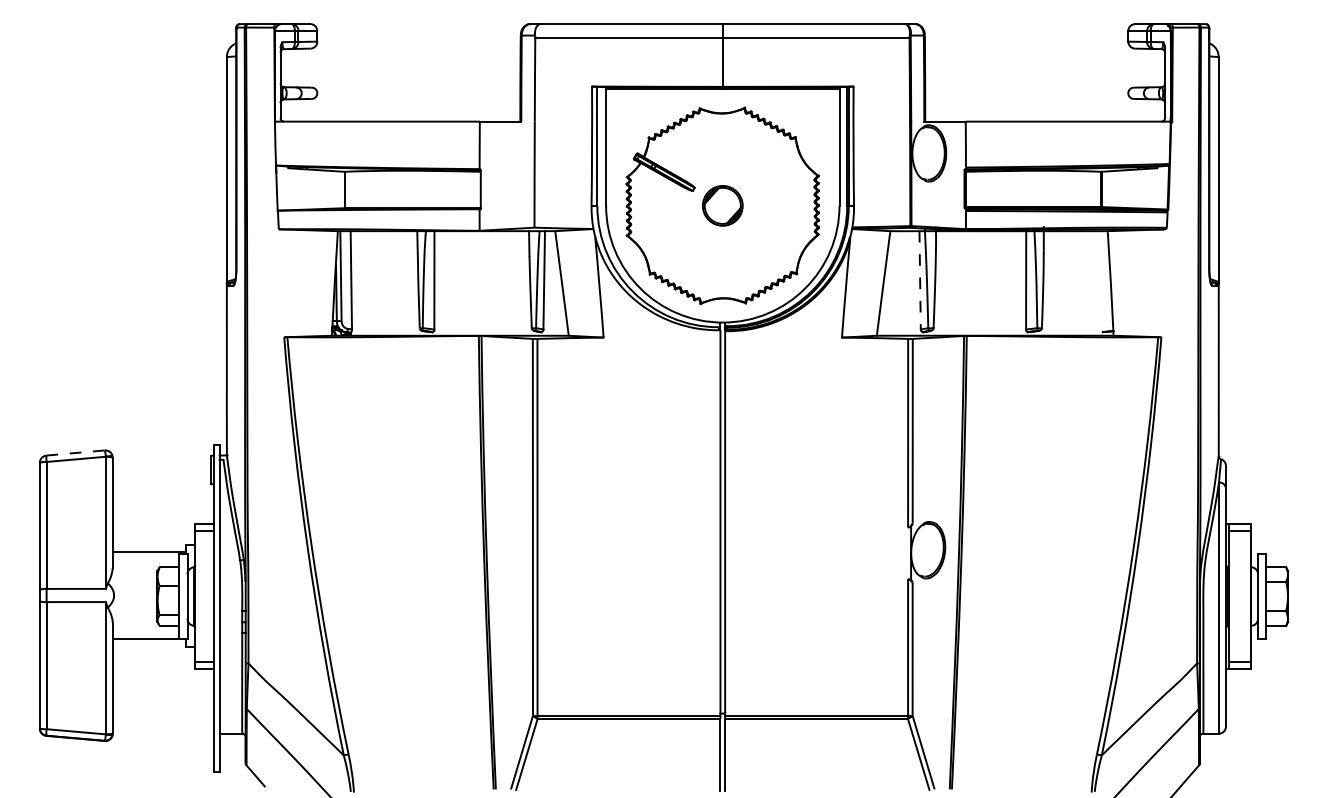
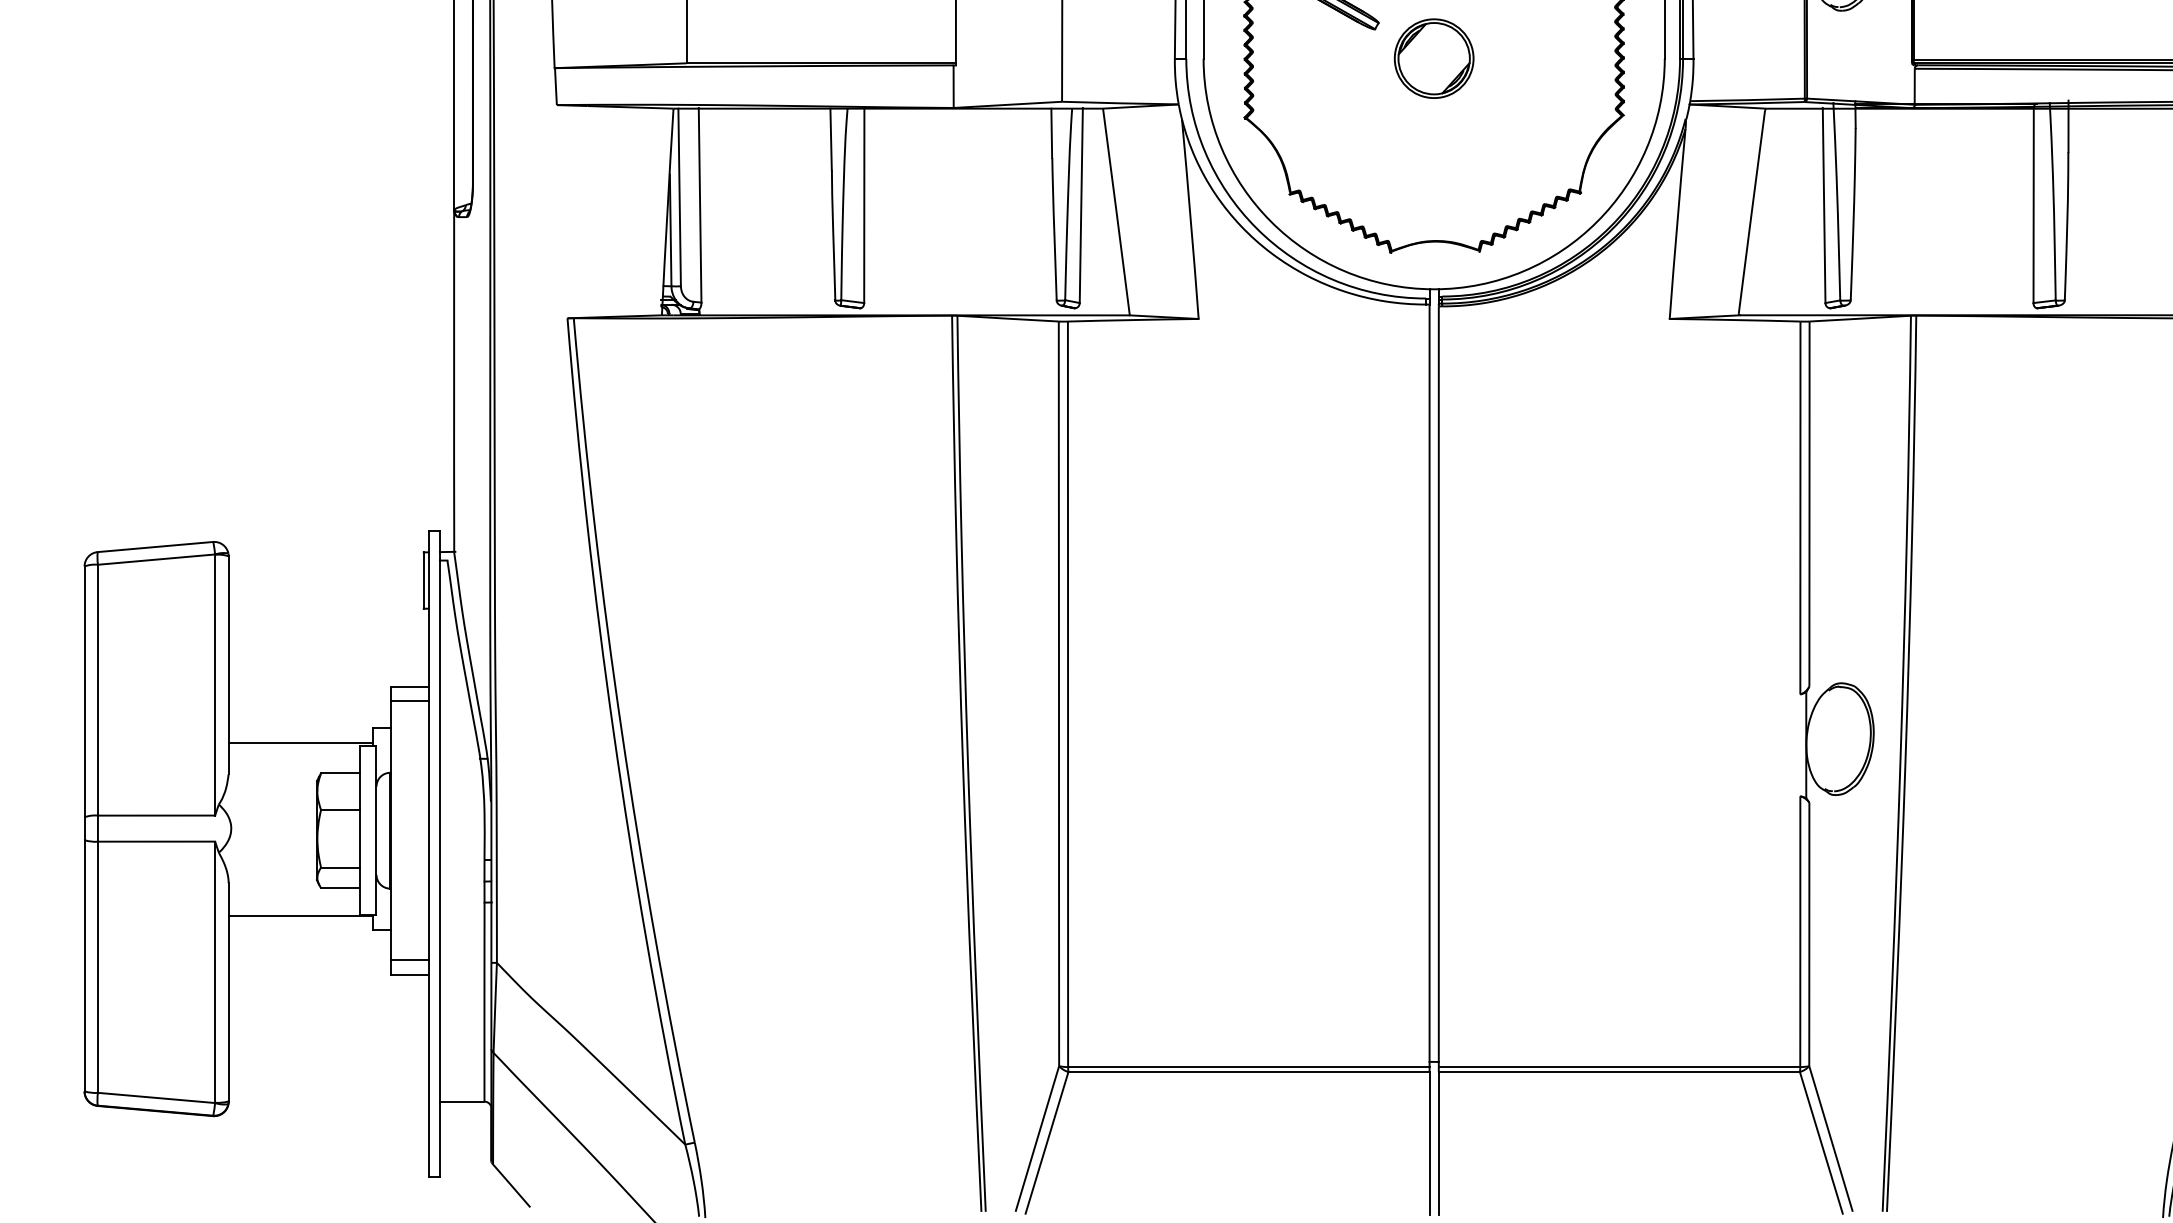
line: (920, 280) -> (1824, 206), dashed -> solid
line: (76, 452) -> (157, 546), dashed -> solid

